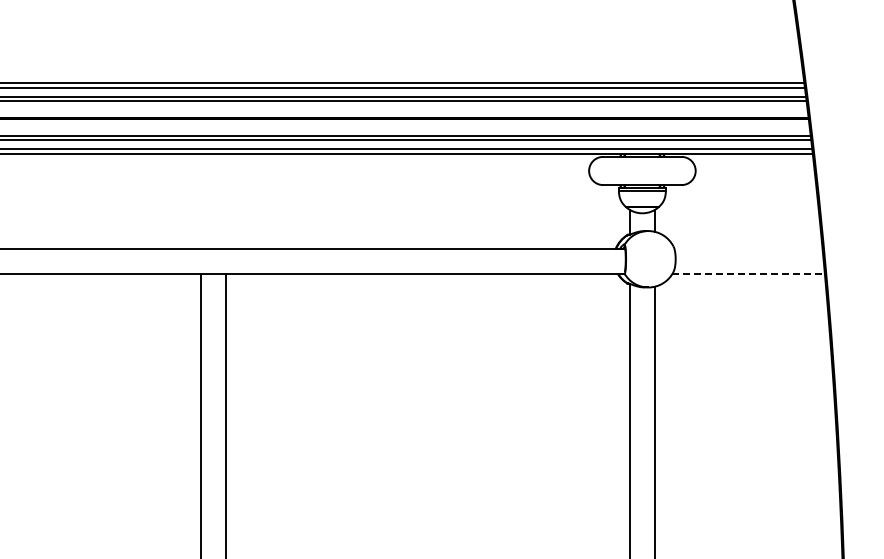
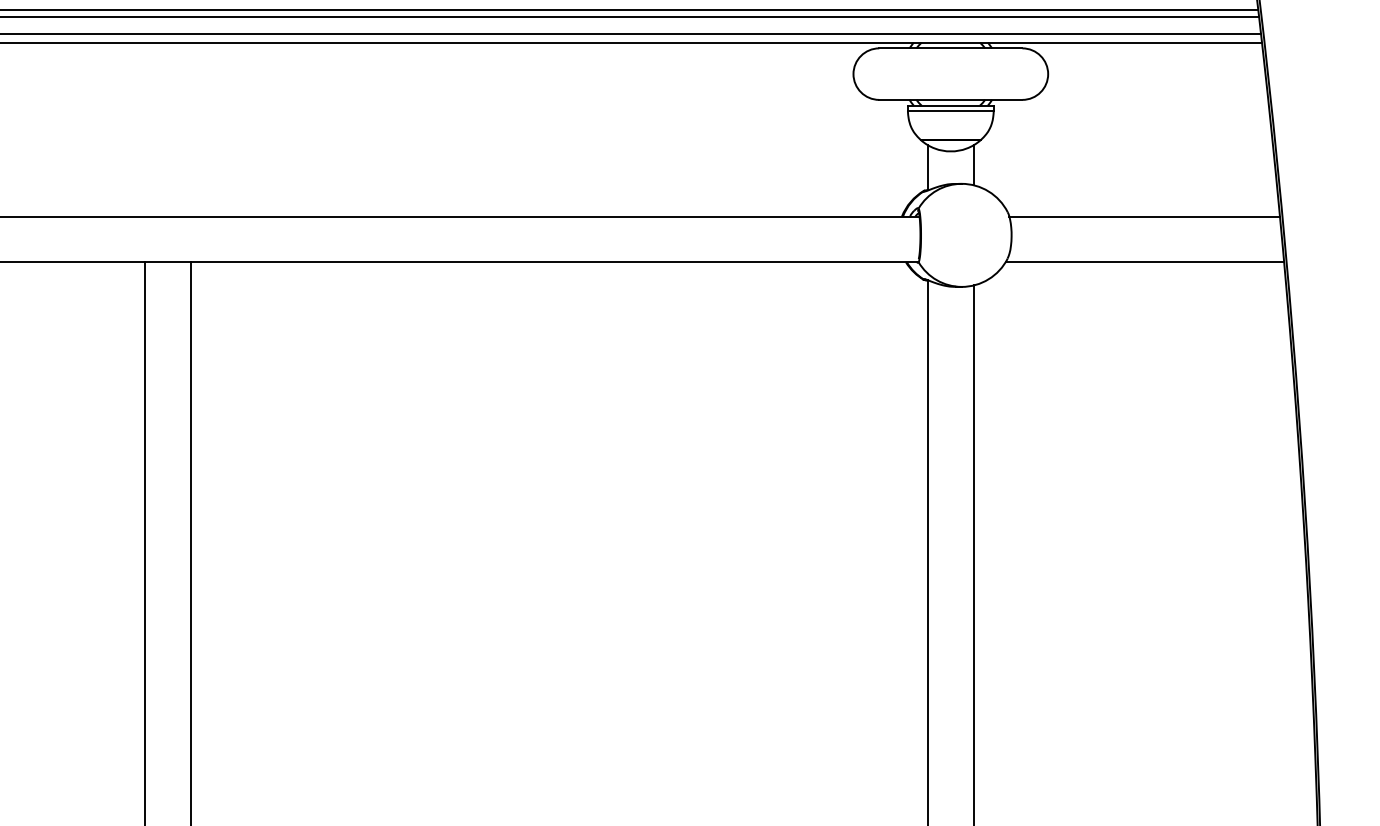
line: (748, 248) -> (1144, 215), added
line: (749, 274) -> (1146, 263), dashed -> solid

